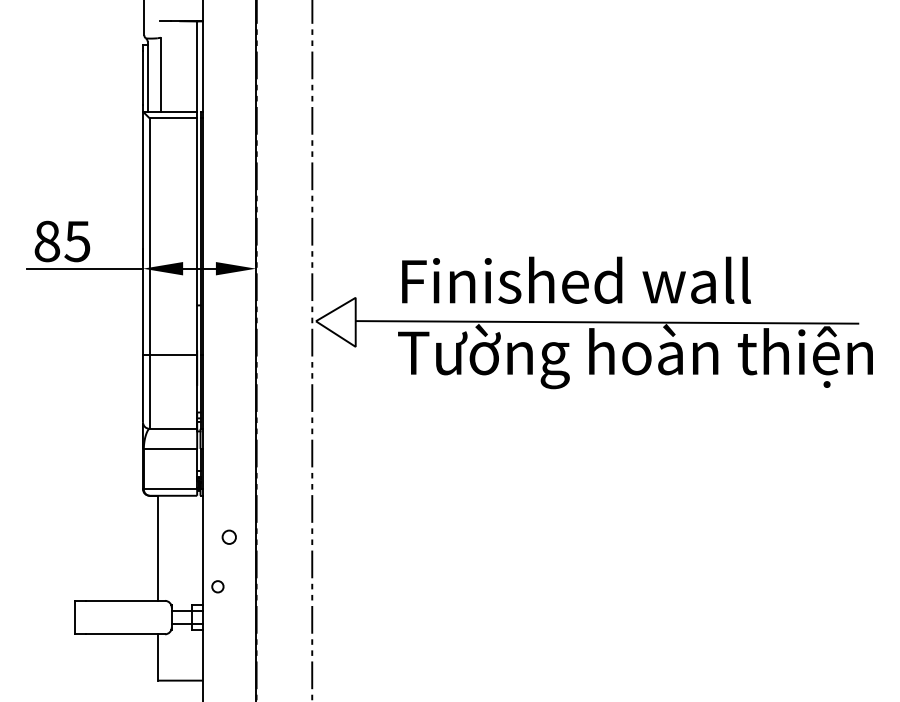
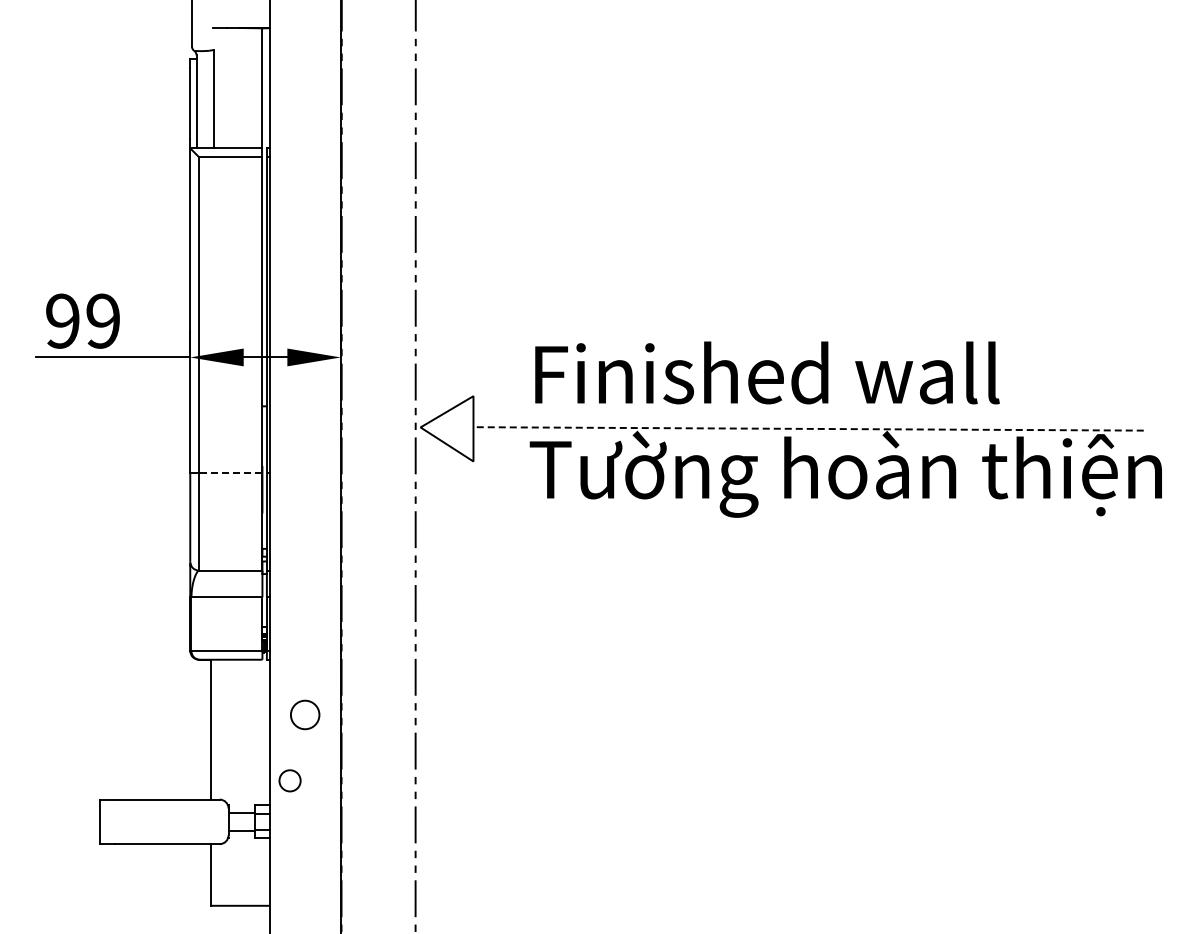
text: (62, 240) -> (82, 320), 85 -> 99
line: (607, 322) -> (808, 428), solid -> dashed
line: (173, 355) -> (230, 472), solid -> dashed
circle: (229, 536) -> (305, 714), size x1.6
circle: (217, 586) -> (289, 780), size x1.4

